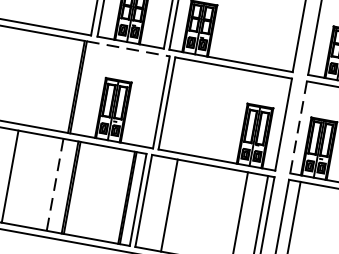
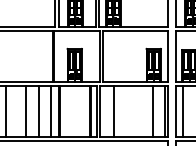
line: (129, 49) -> (77, 31), dashed -> solid
line: (298, 126) -> (176, 56), dashed -> solid
line: (33, 180) -> (38, 111), added
line: (54, 184) -> (50, 111), dashed -> solid

